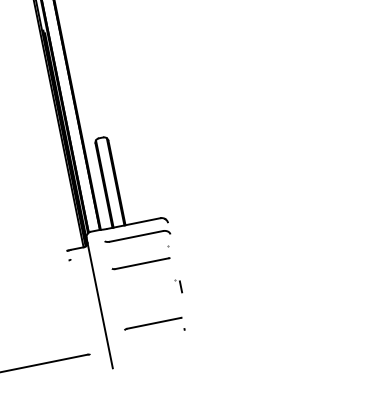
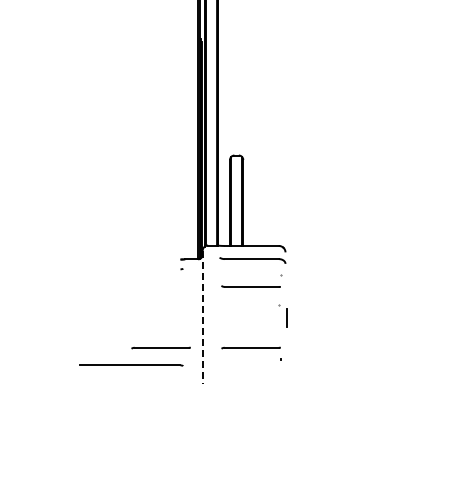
part: (178, 285) -> (283, 315), size x1.6
line: (99, 303) -> (202, 317), solid -> dashed
part: (64, 341) -> (160, 347), added

